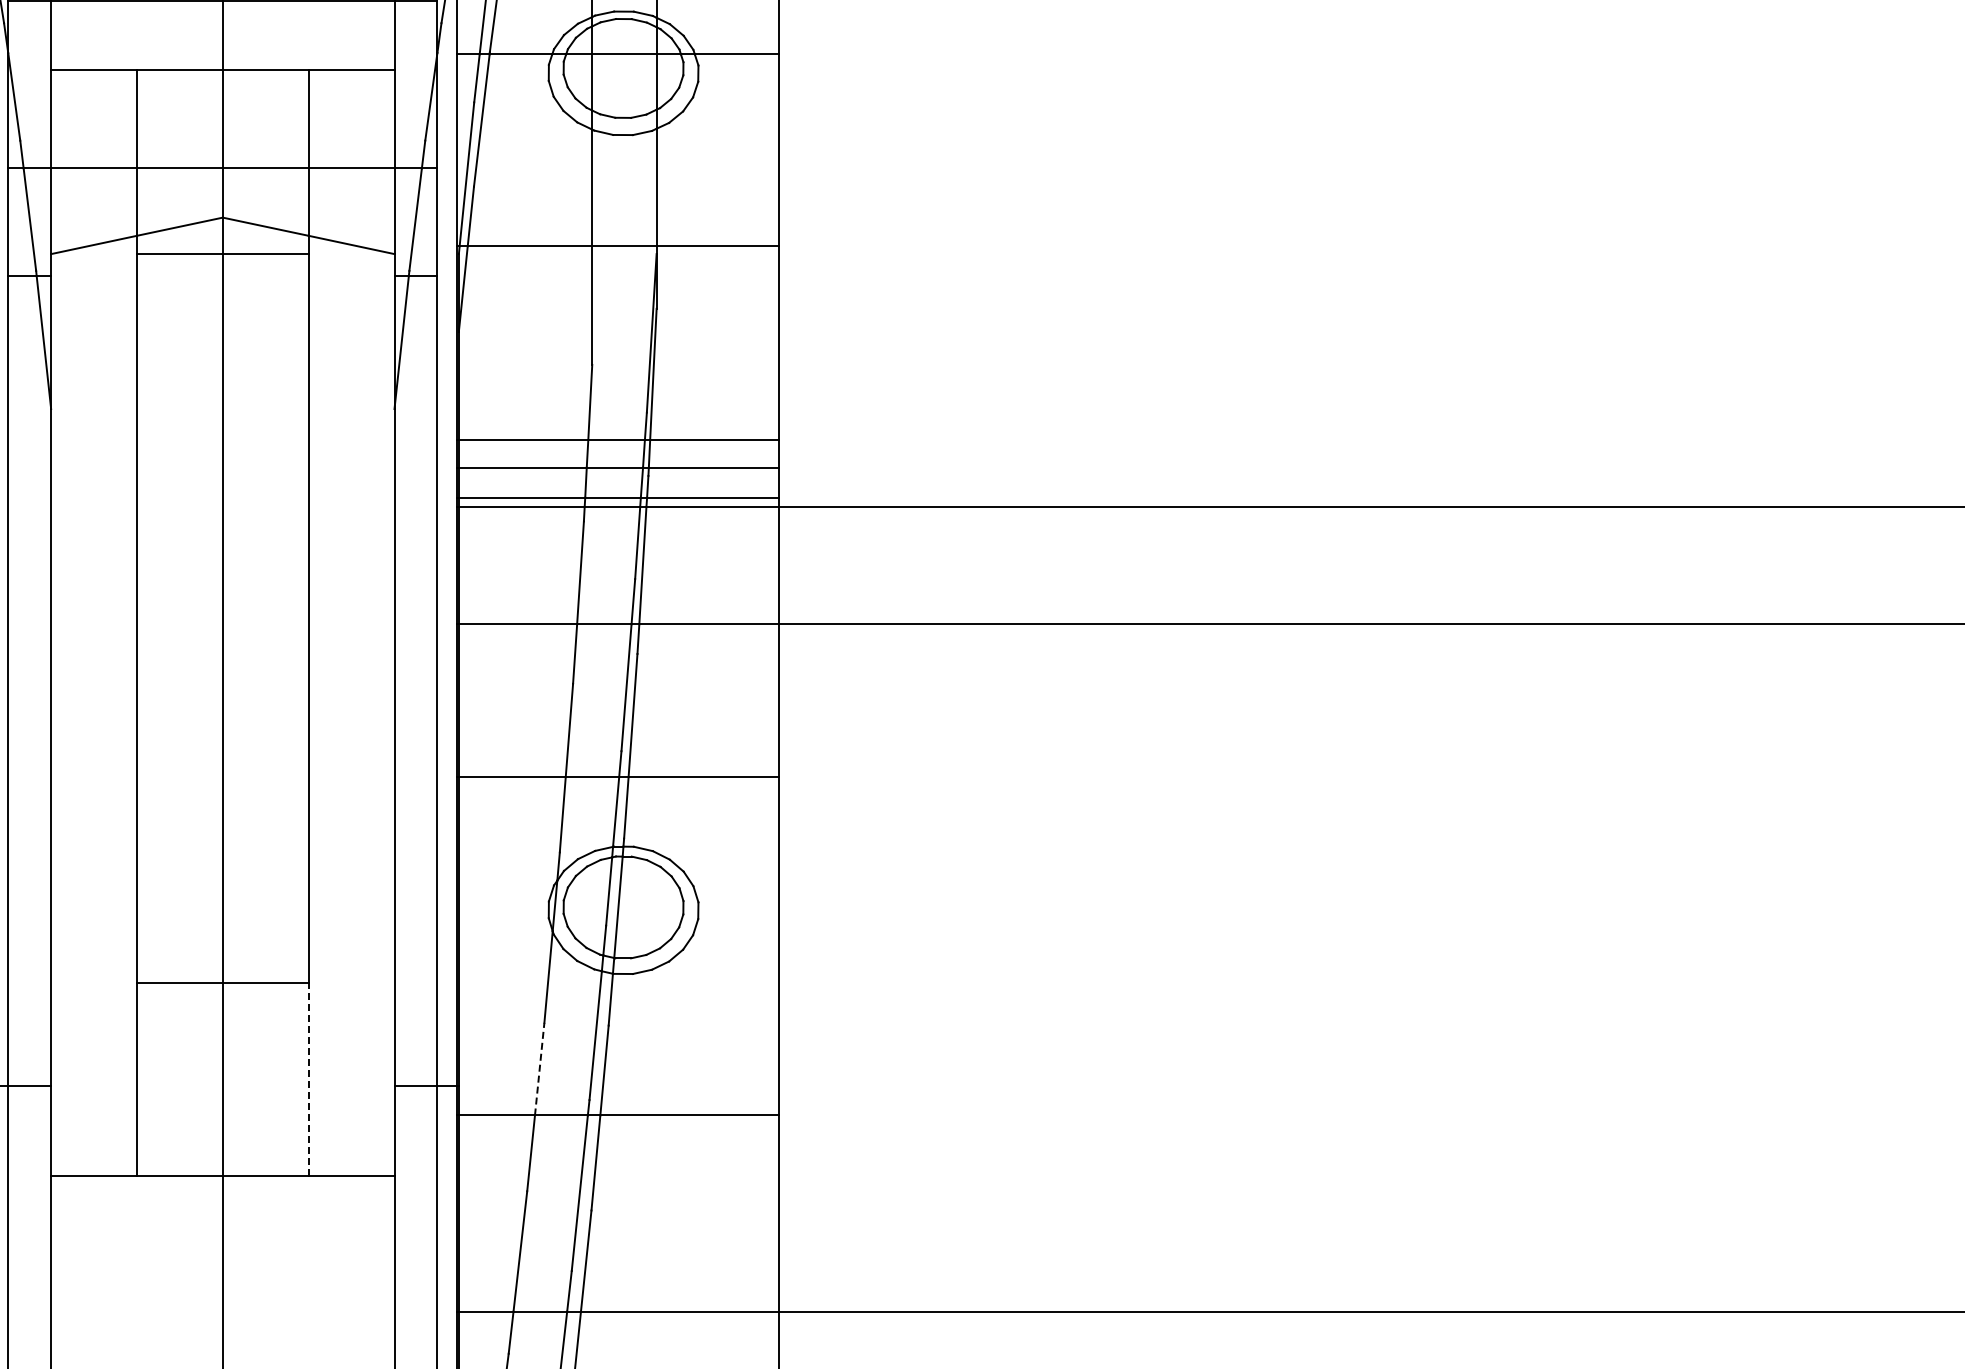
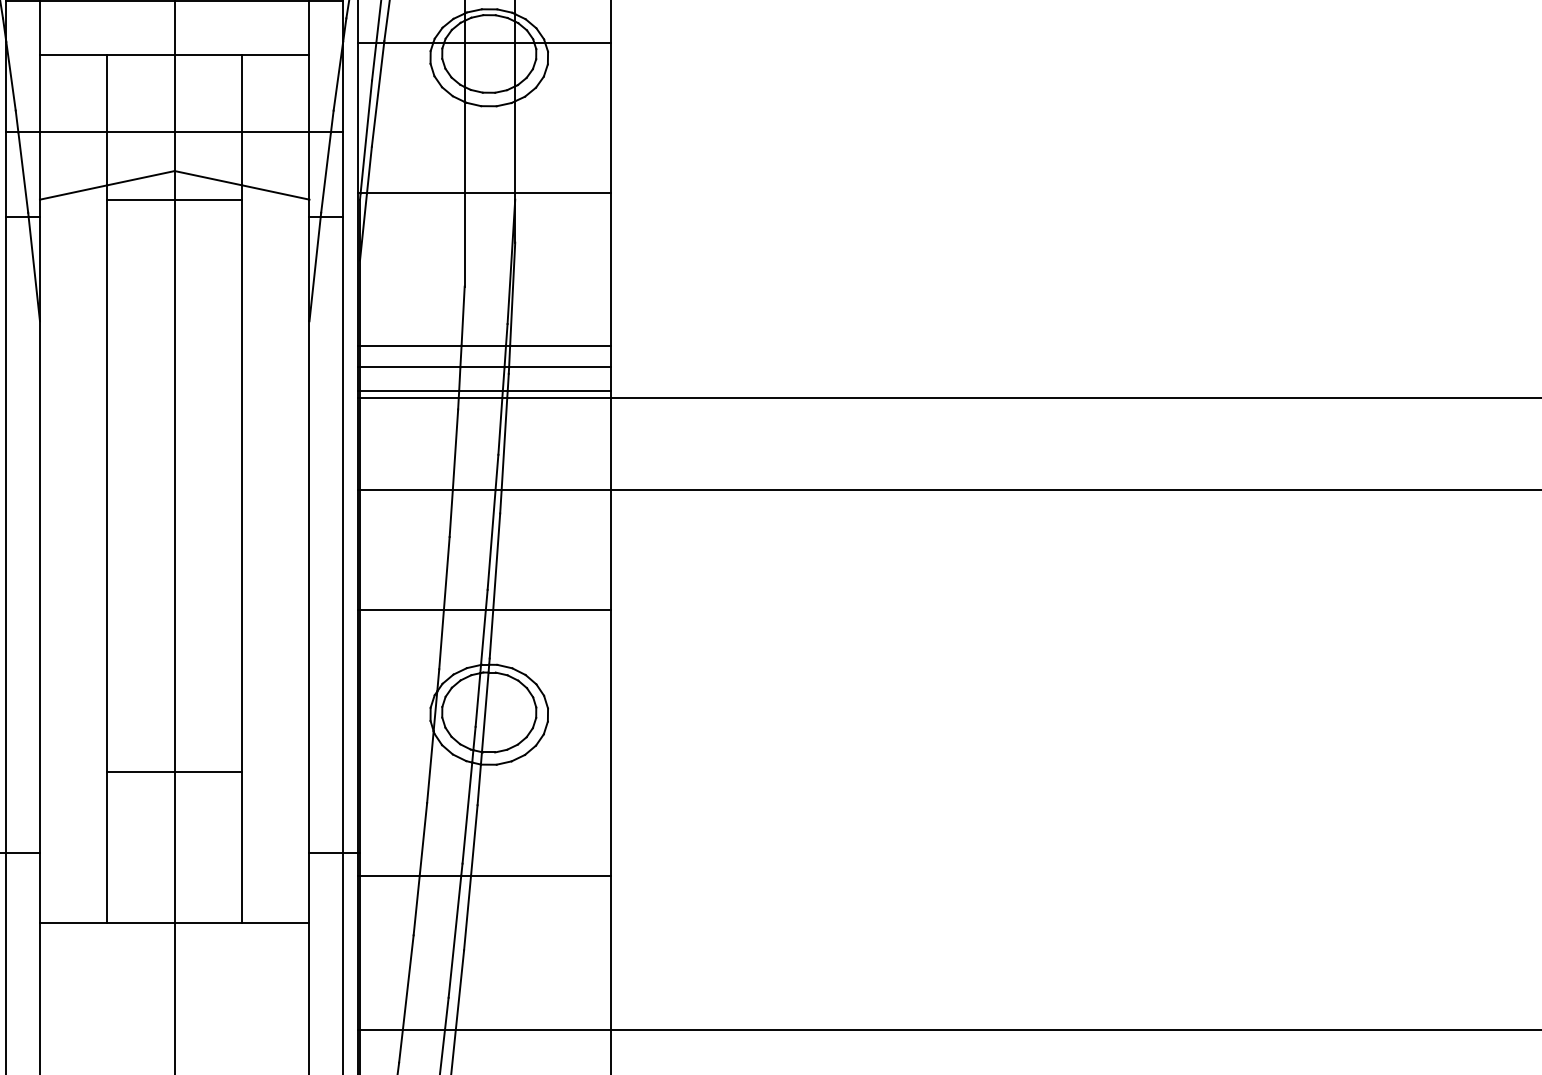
line: (539, 1069) -> (423, 839), dashed -> solid
line: (308, 1079) -> (241, 847), dashed -> solid

